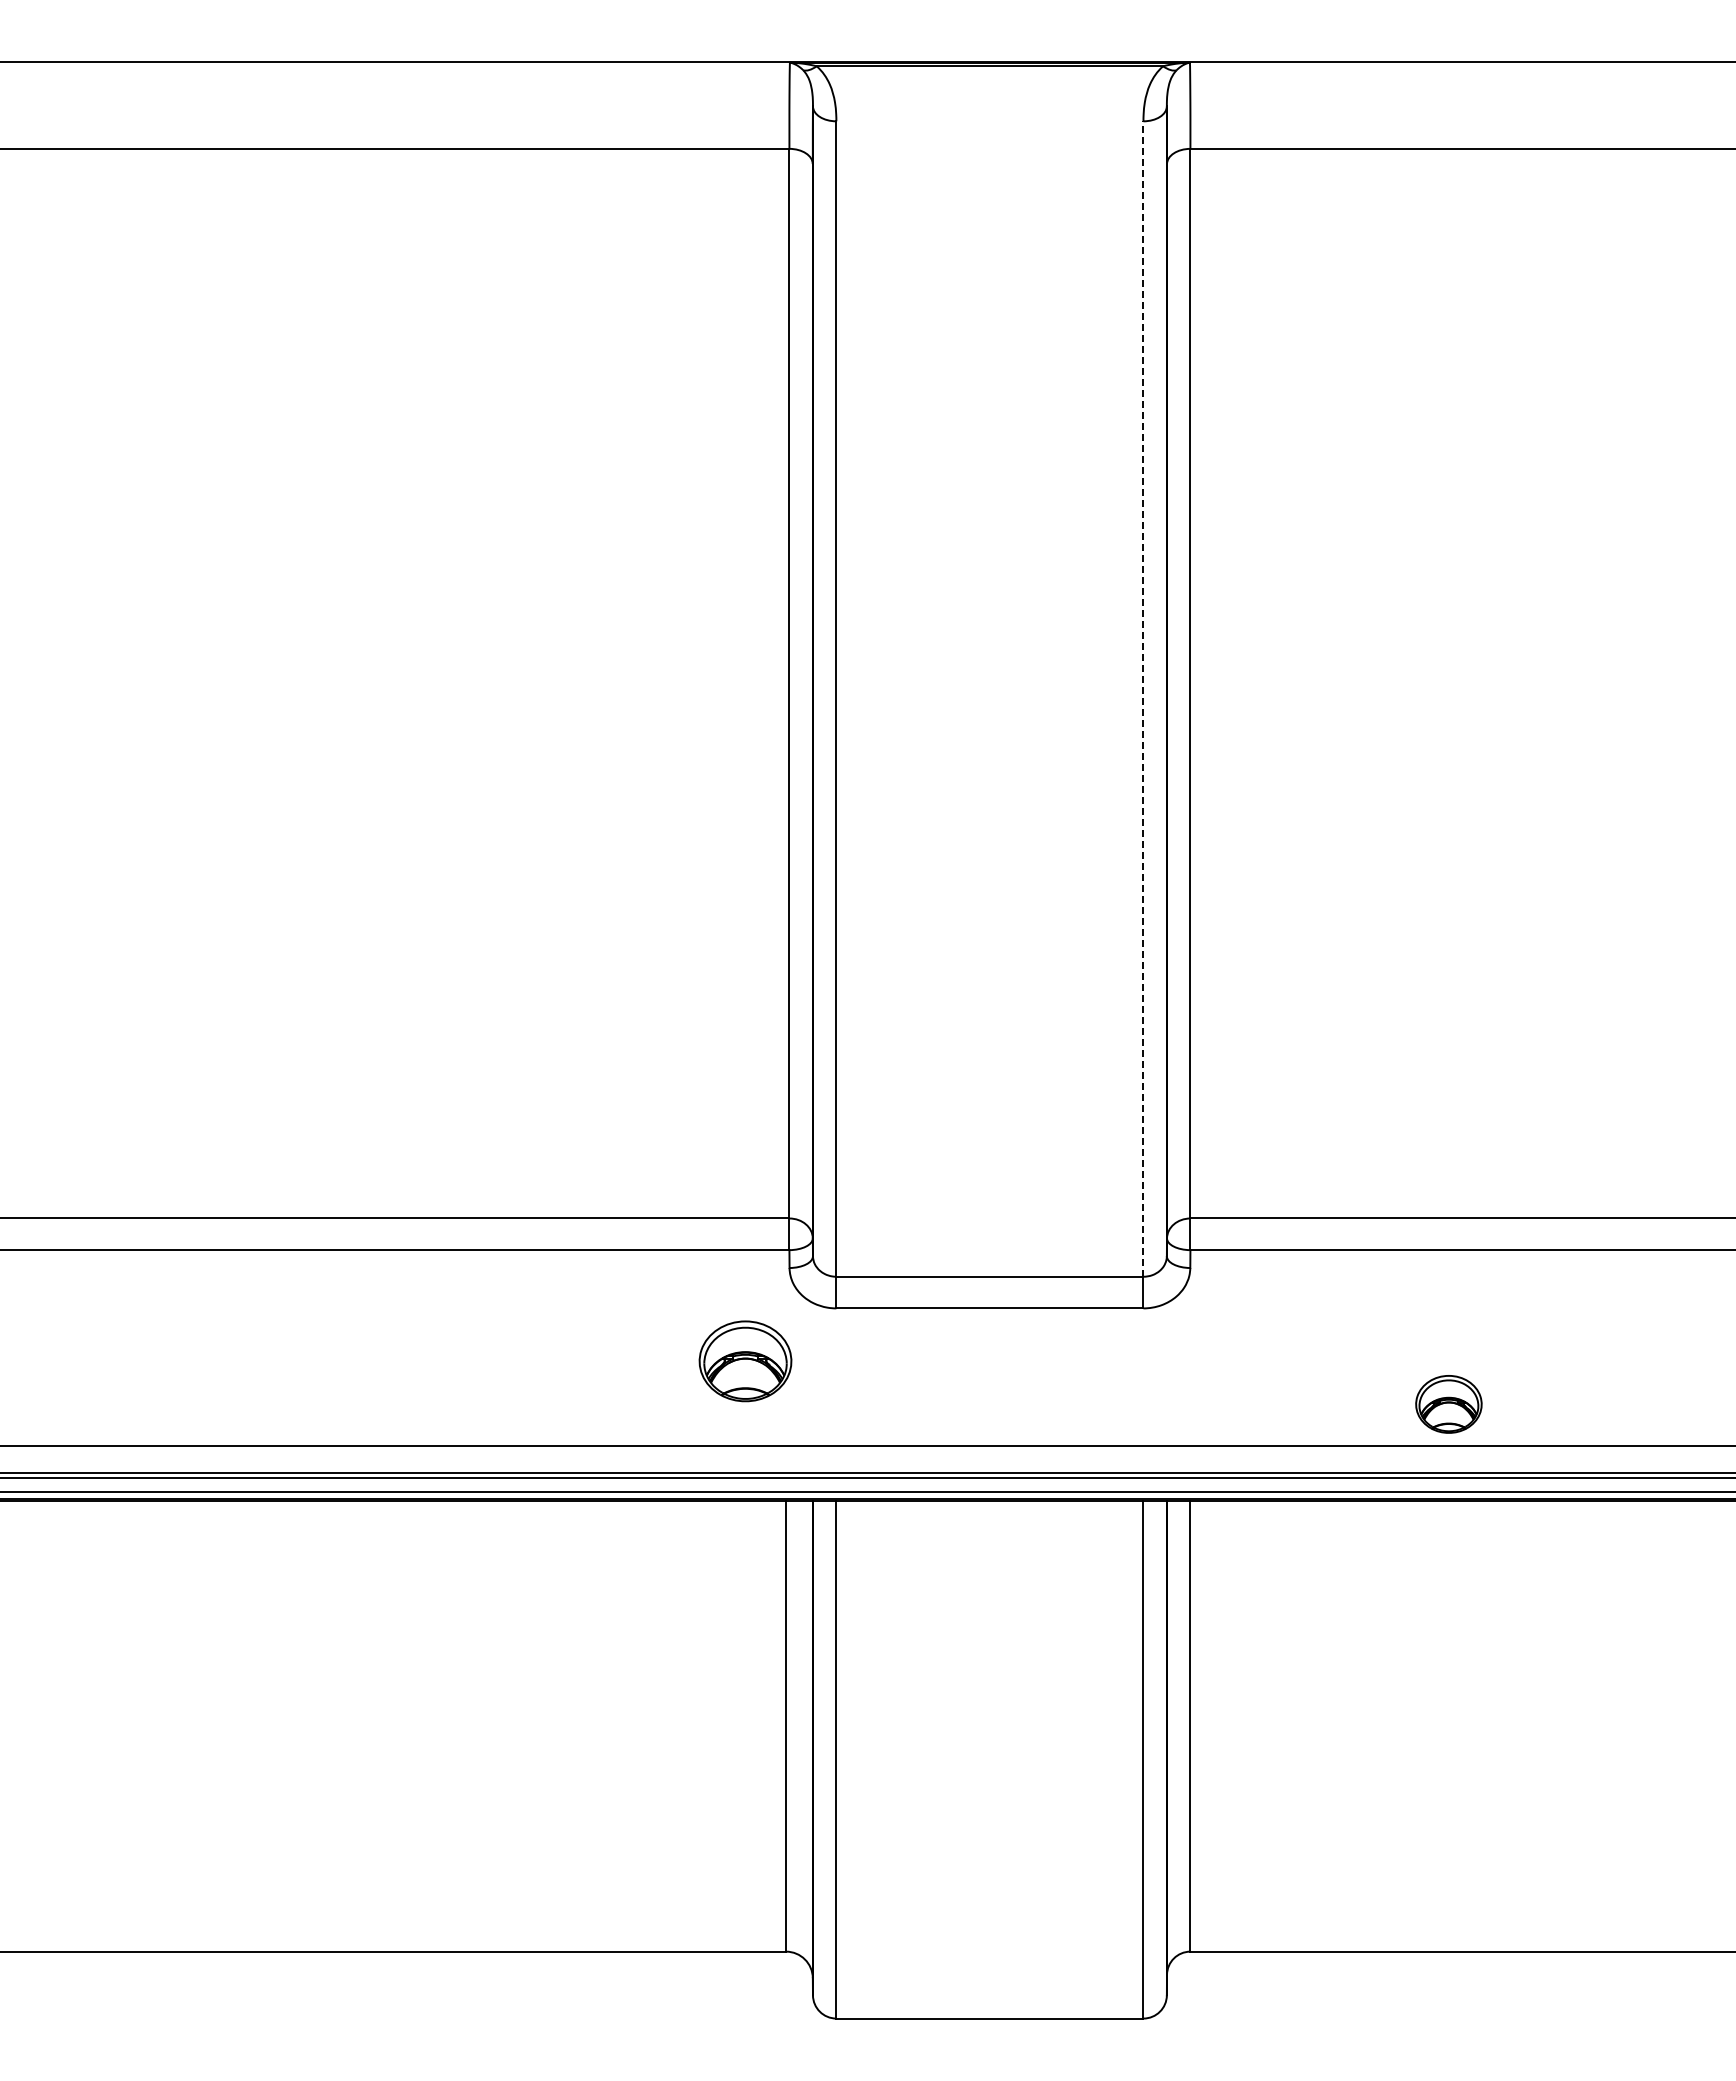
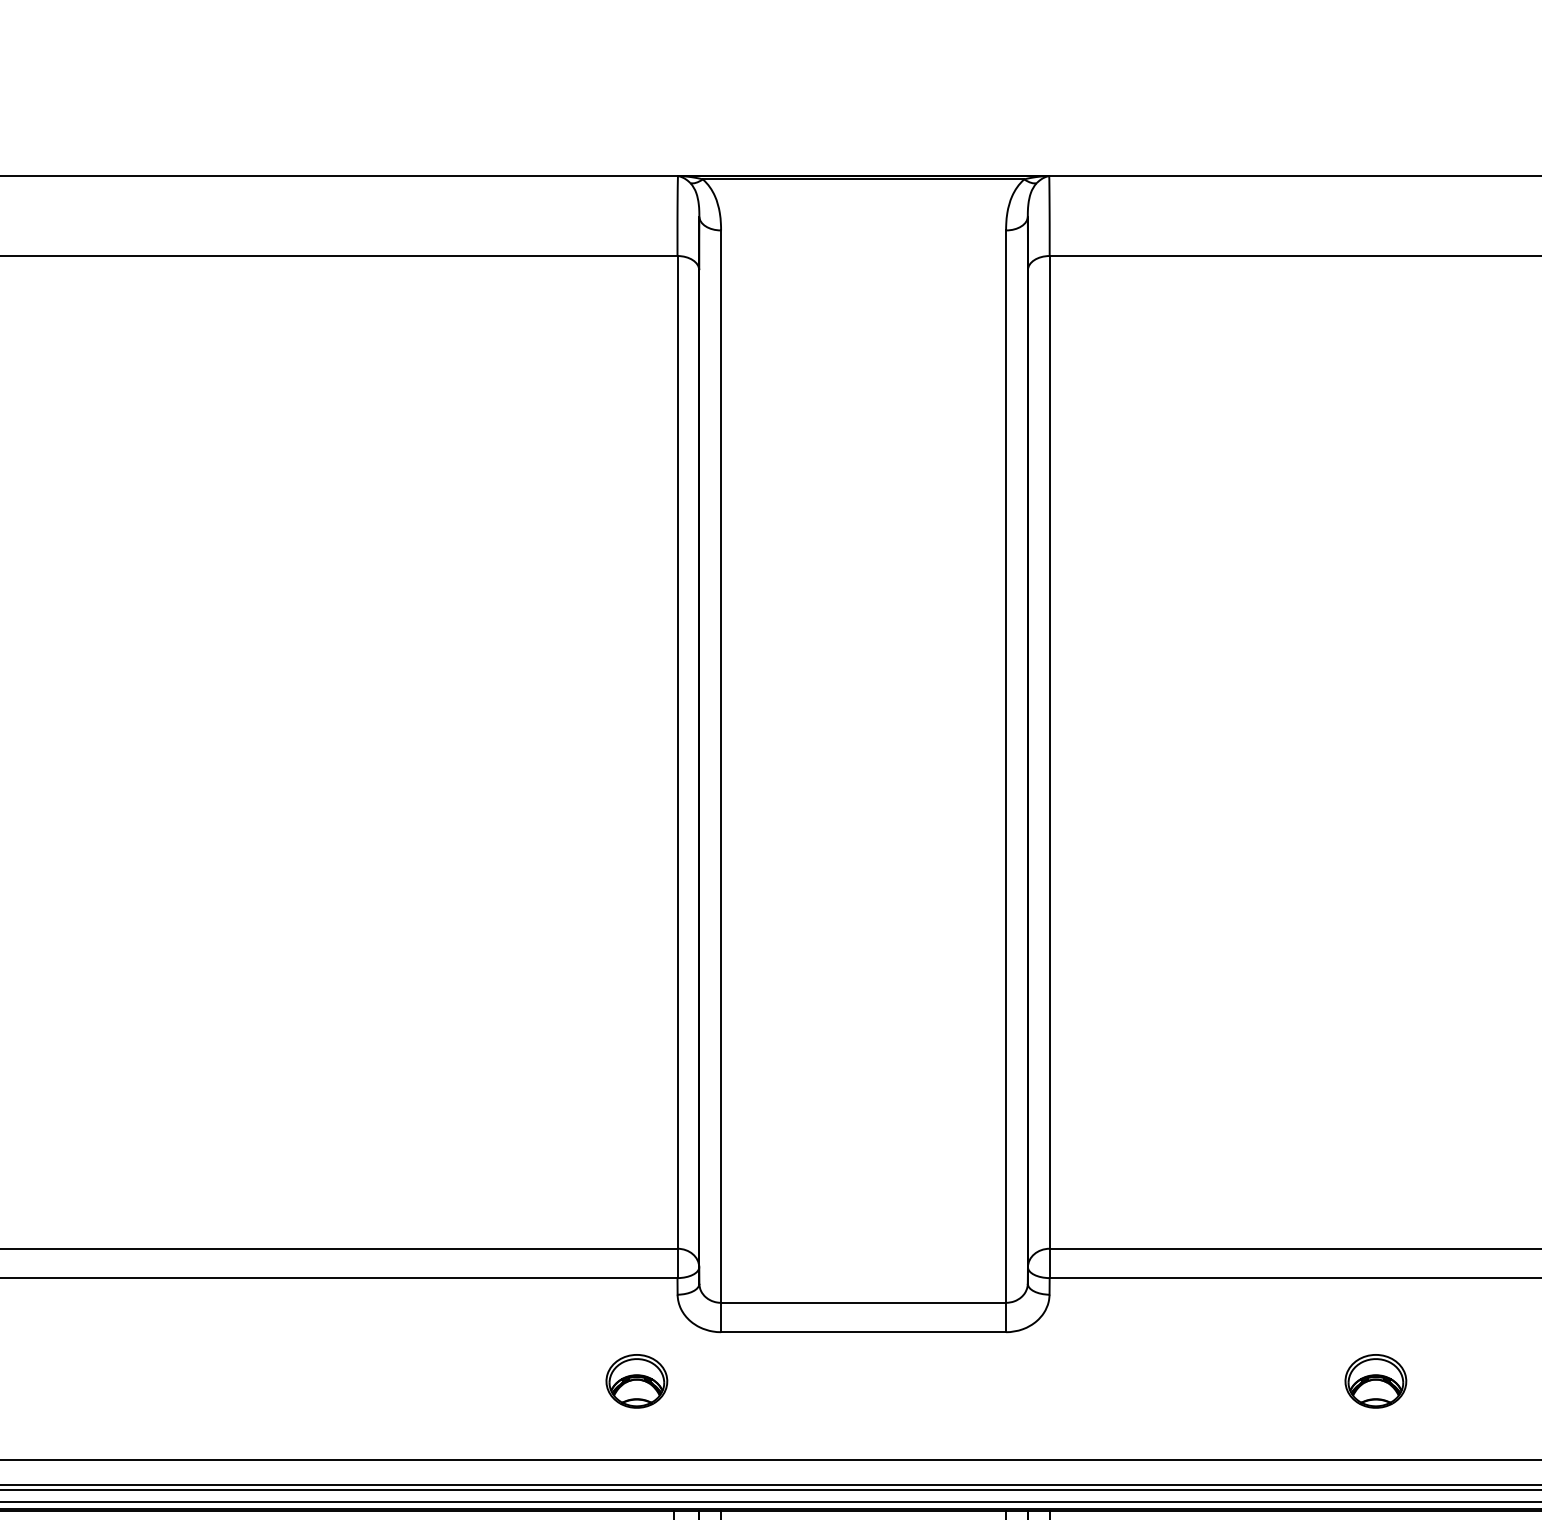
line: (1143, 699) -> (1006, 767), dashed -> solid
part: (745, 1361) -> (636, 1381), size x0.71
part: (1448, 1404) -> (1375, 1381), moved

